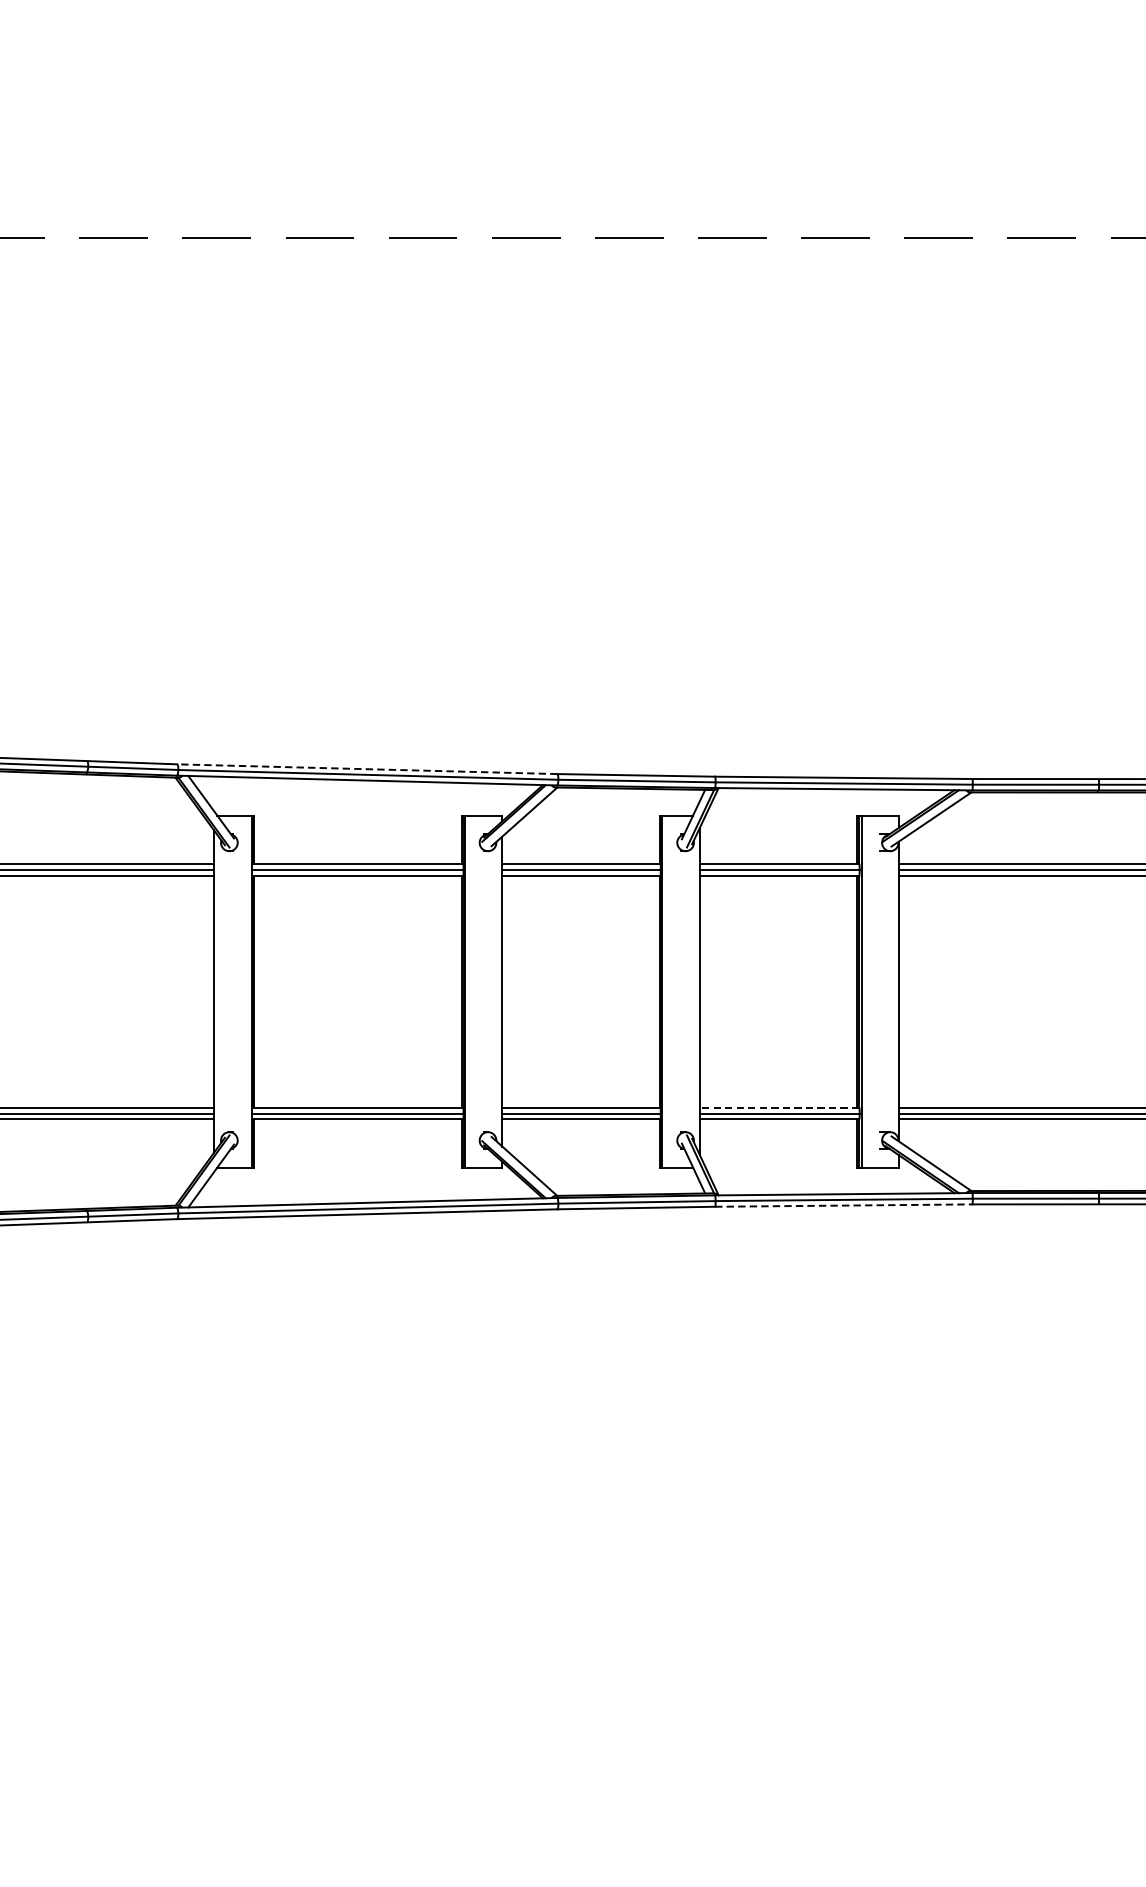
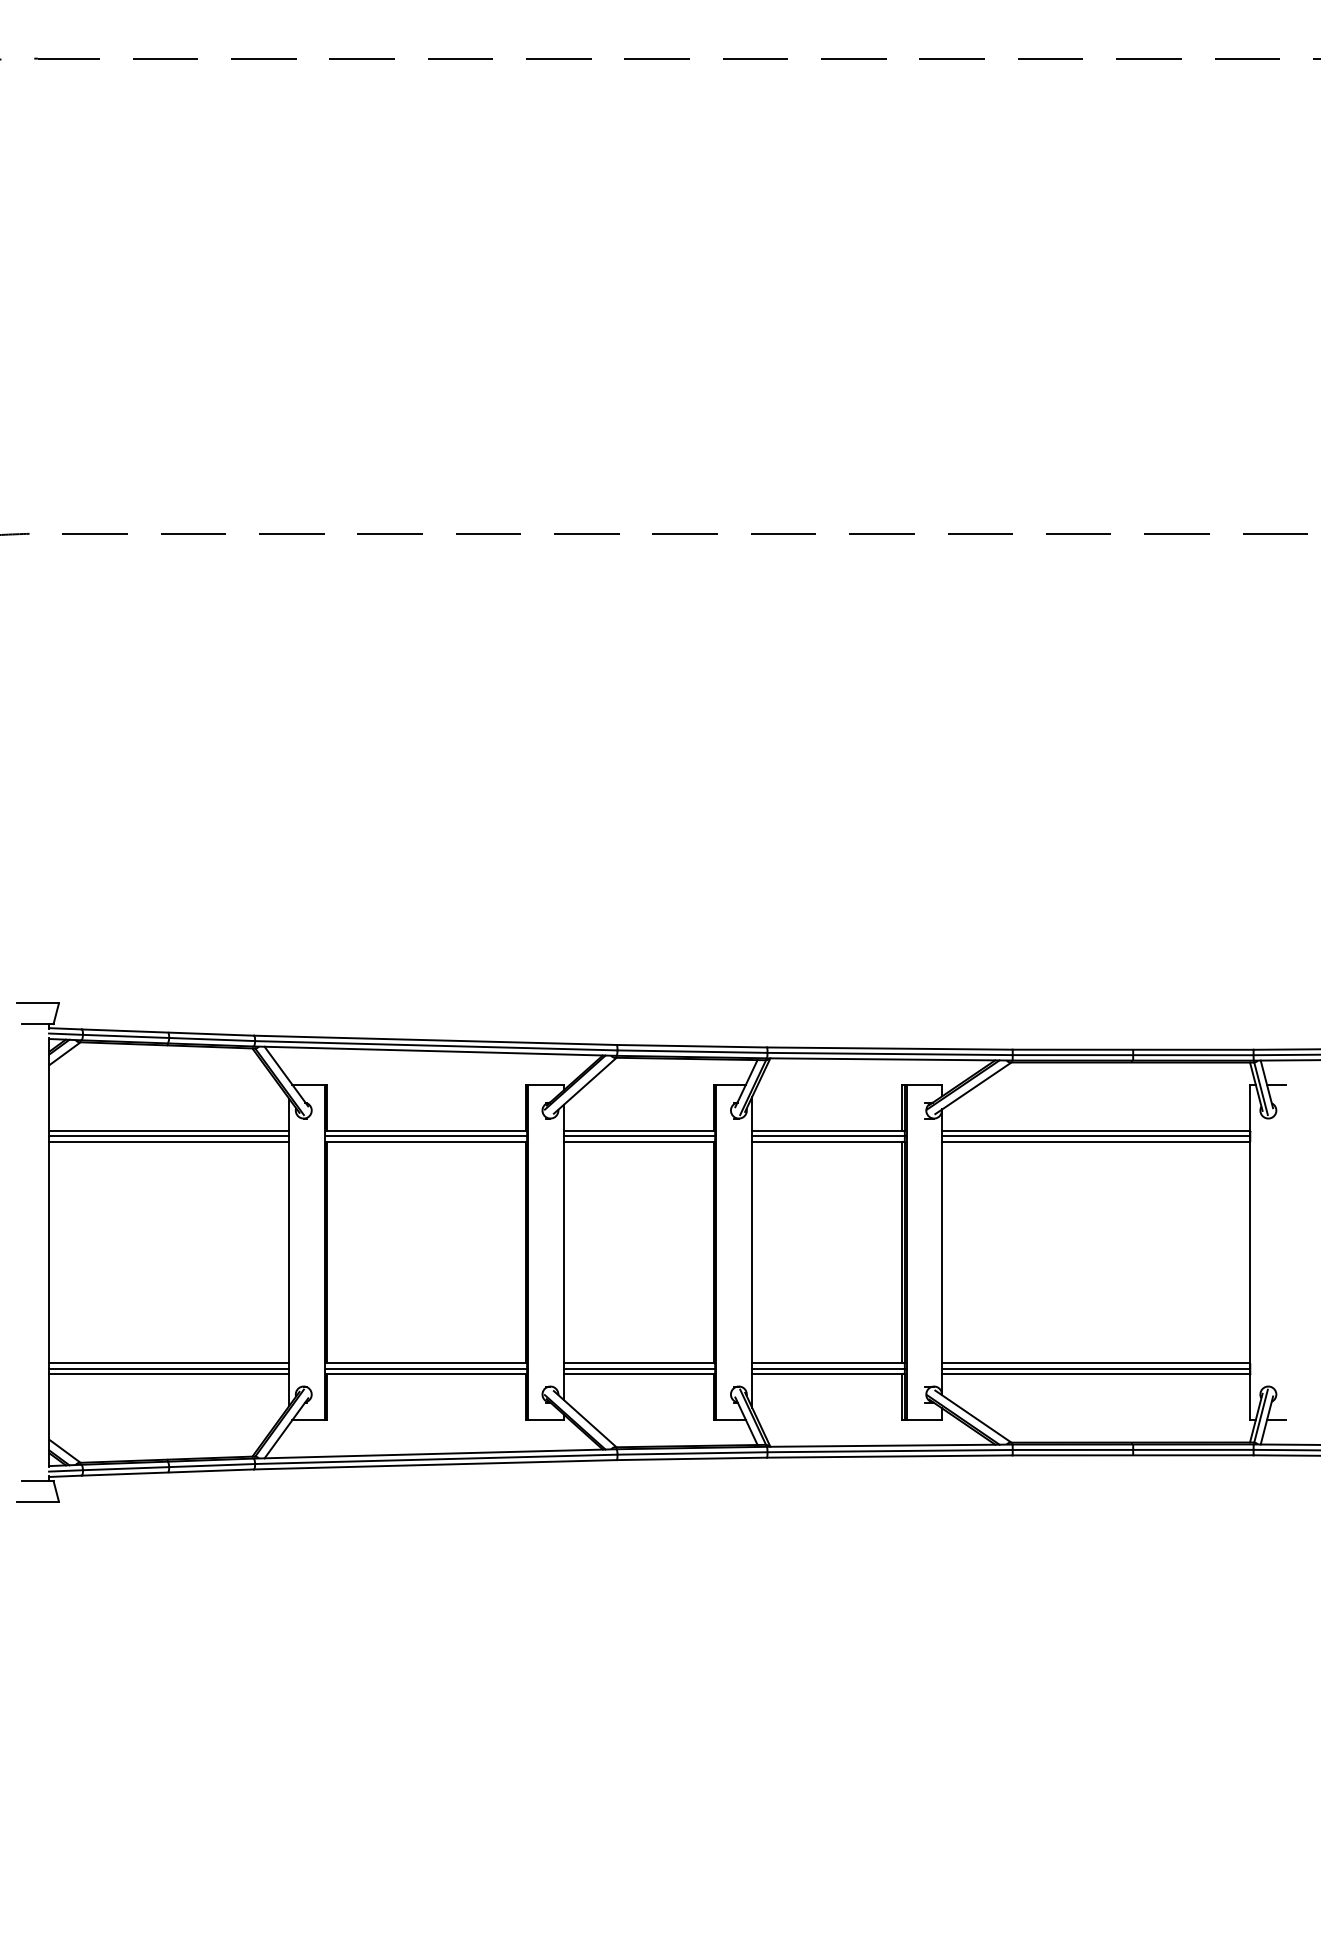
line: (366, 769) -> (434, 1040), dashed -> solid
line: (778, 1108) -> (827, 1363), dashed -> solid
line: (843, 1205) -> (889, 1456), dashed -> solid

